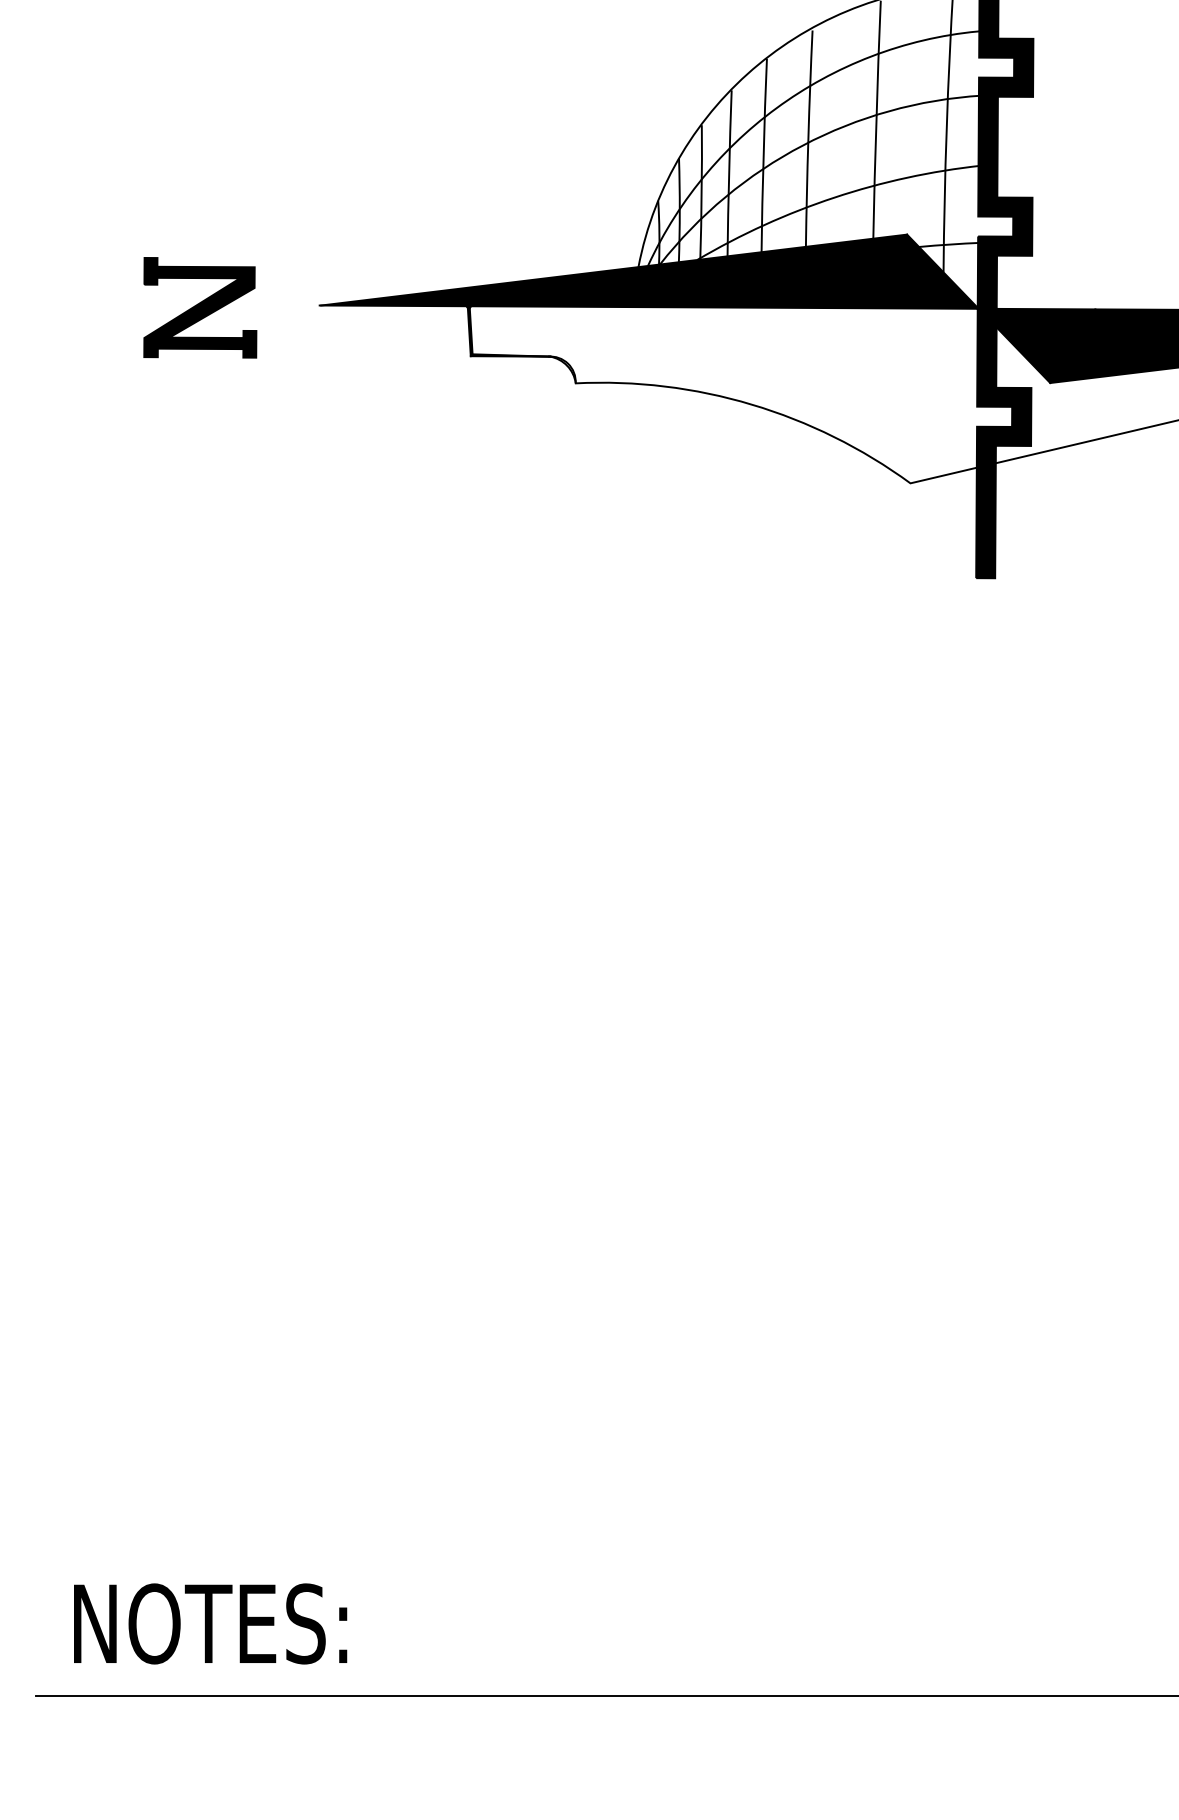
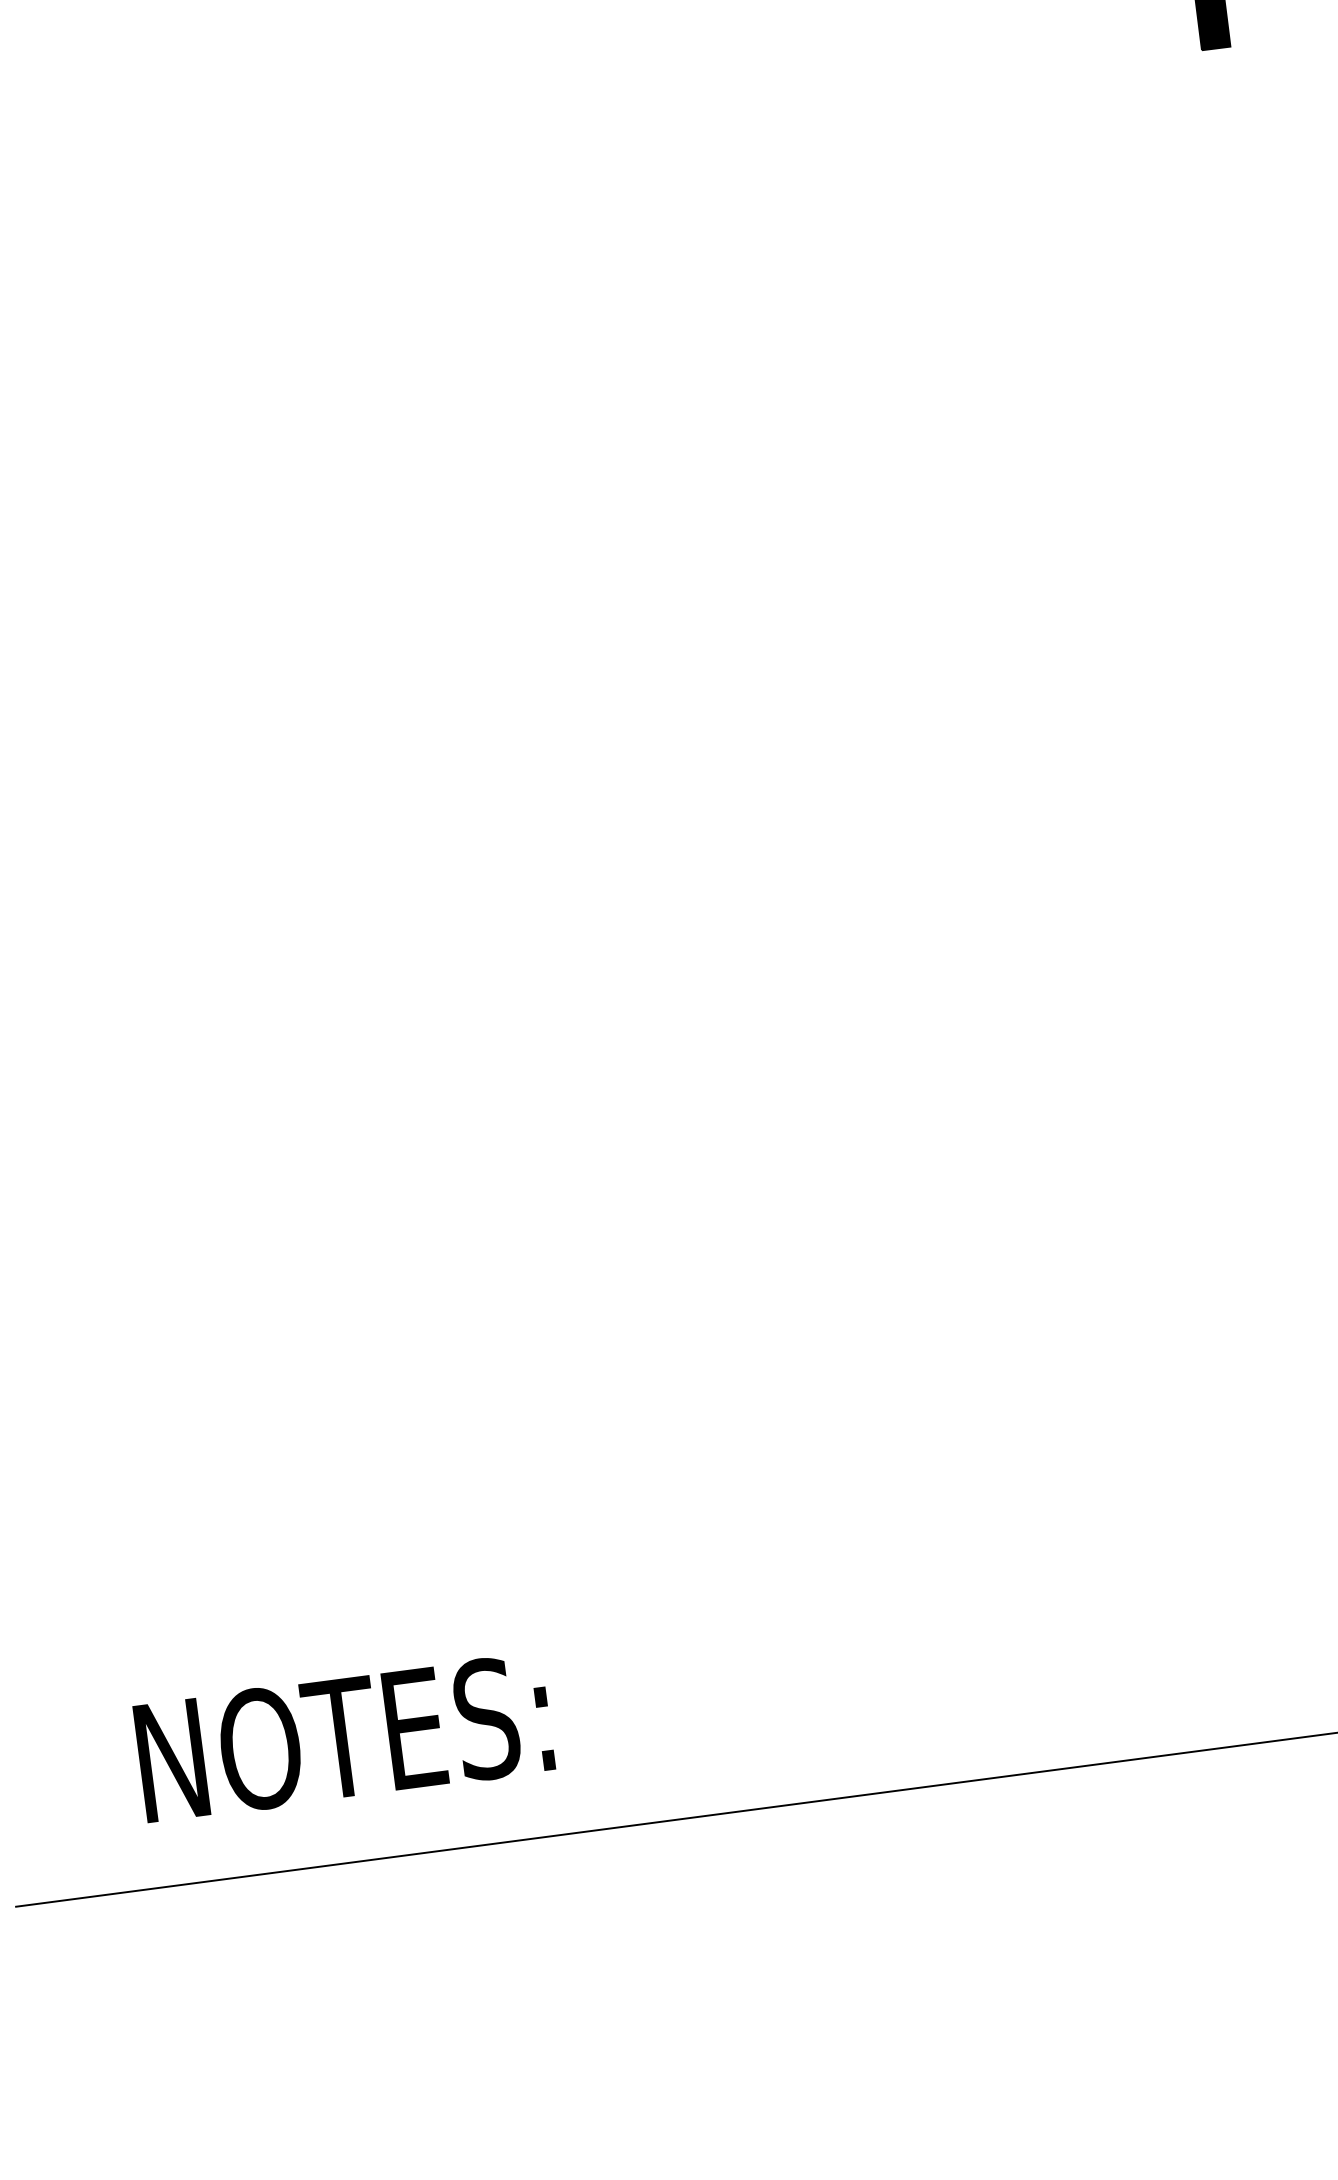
text: (210, 1623) -> (344, 1737), moved

